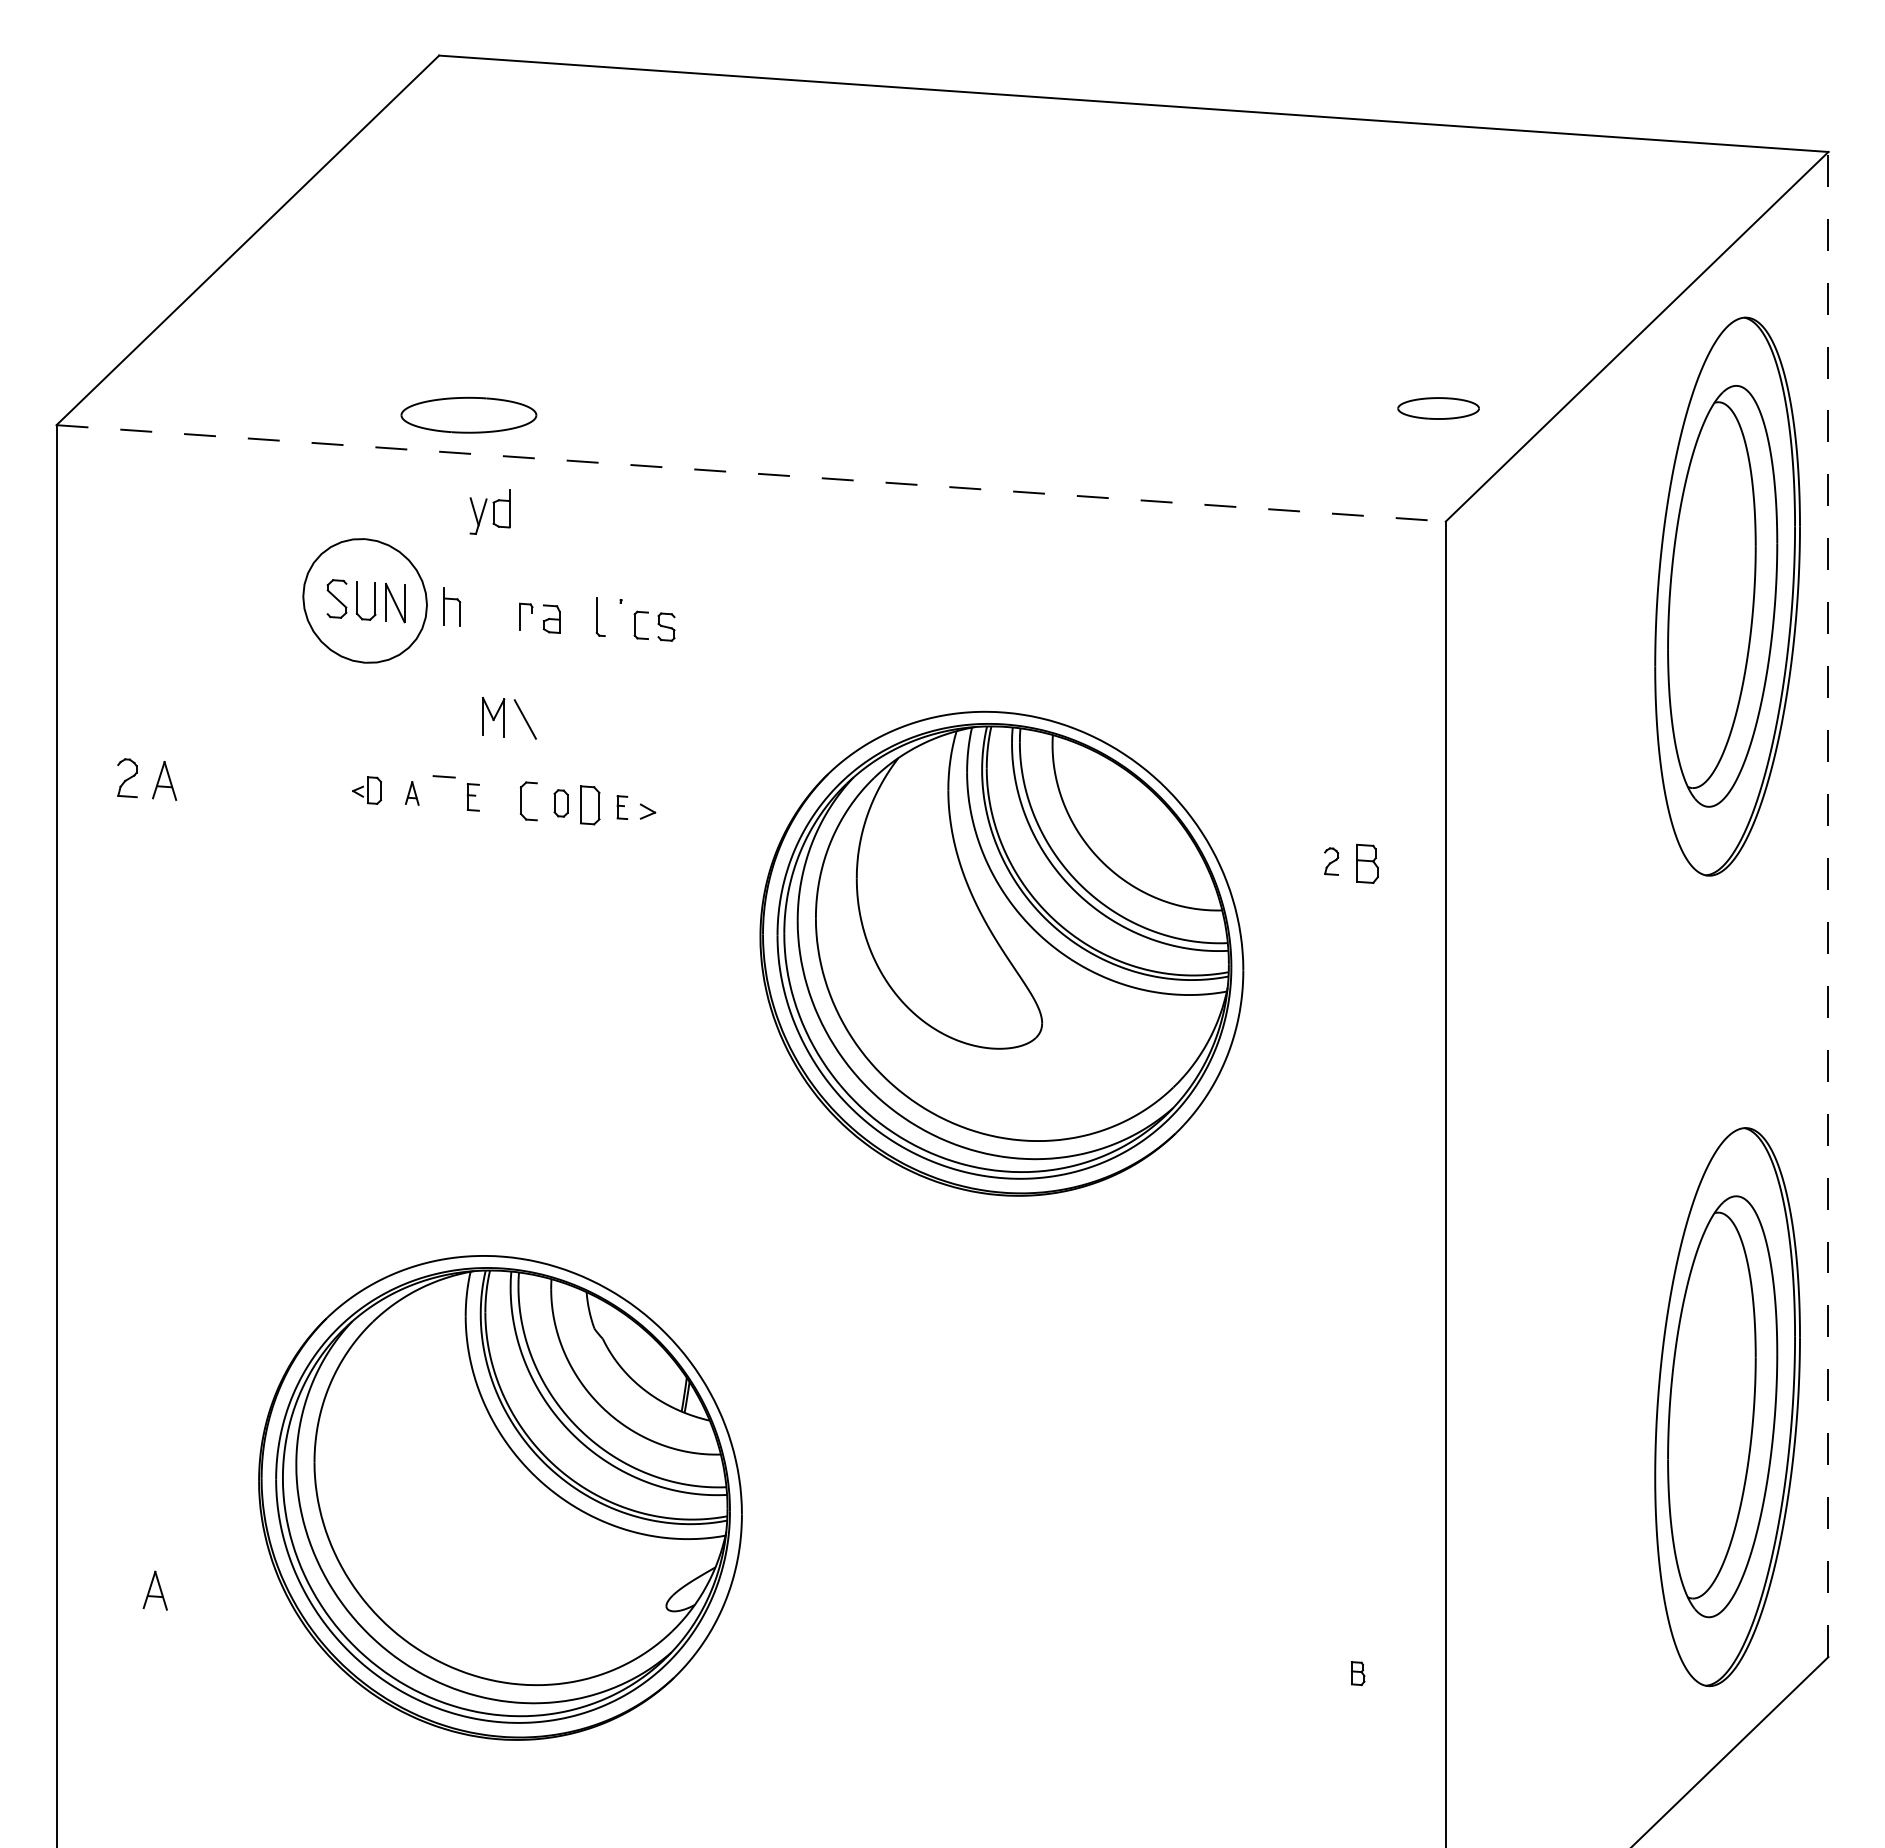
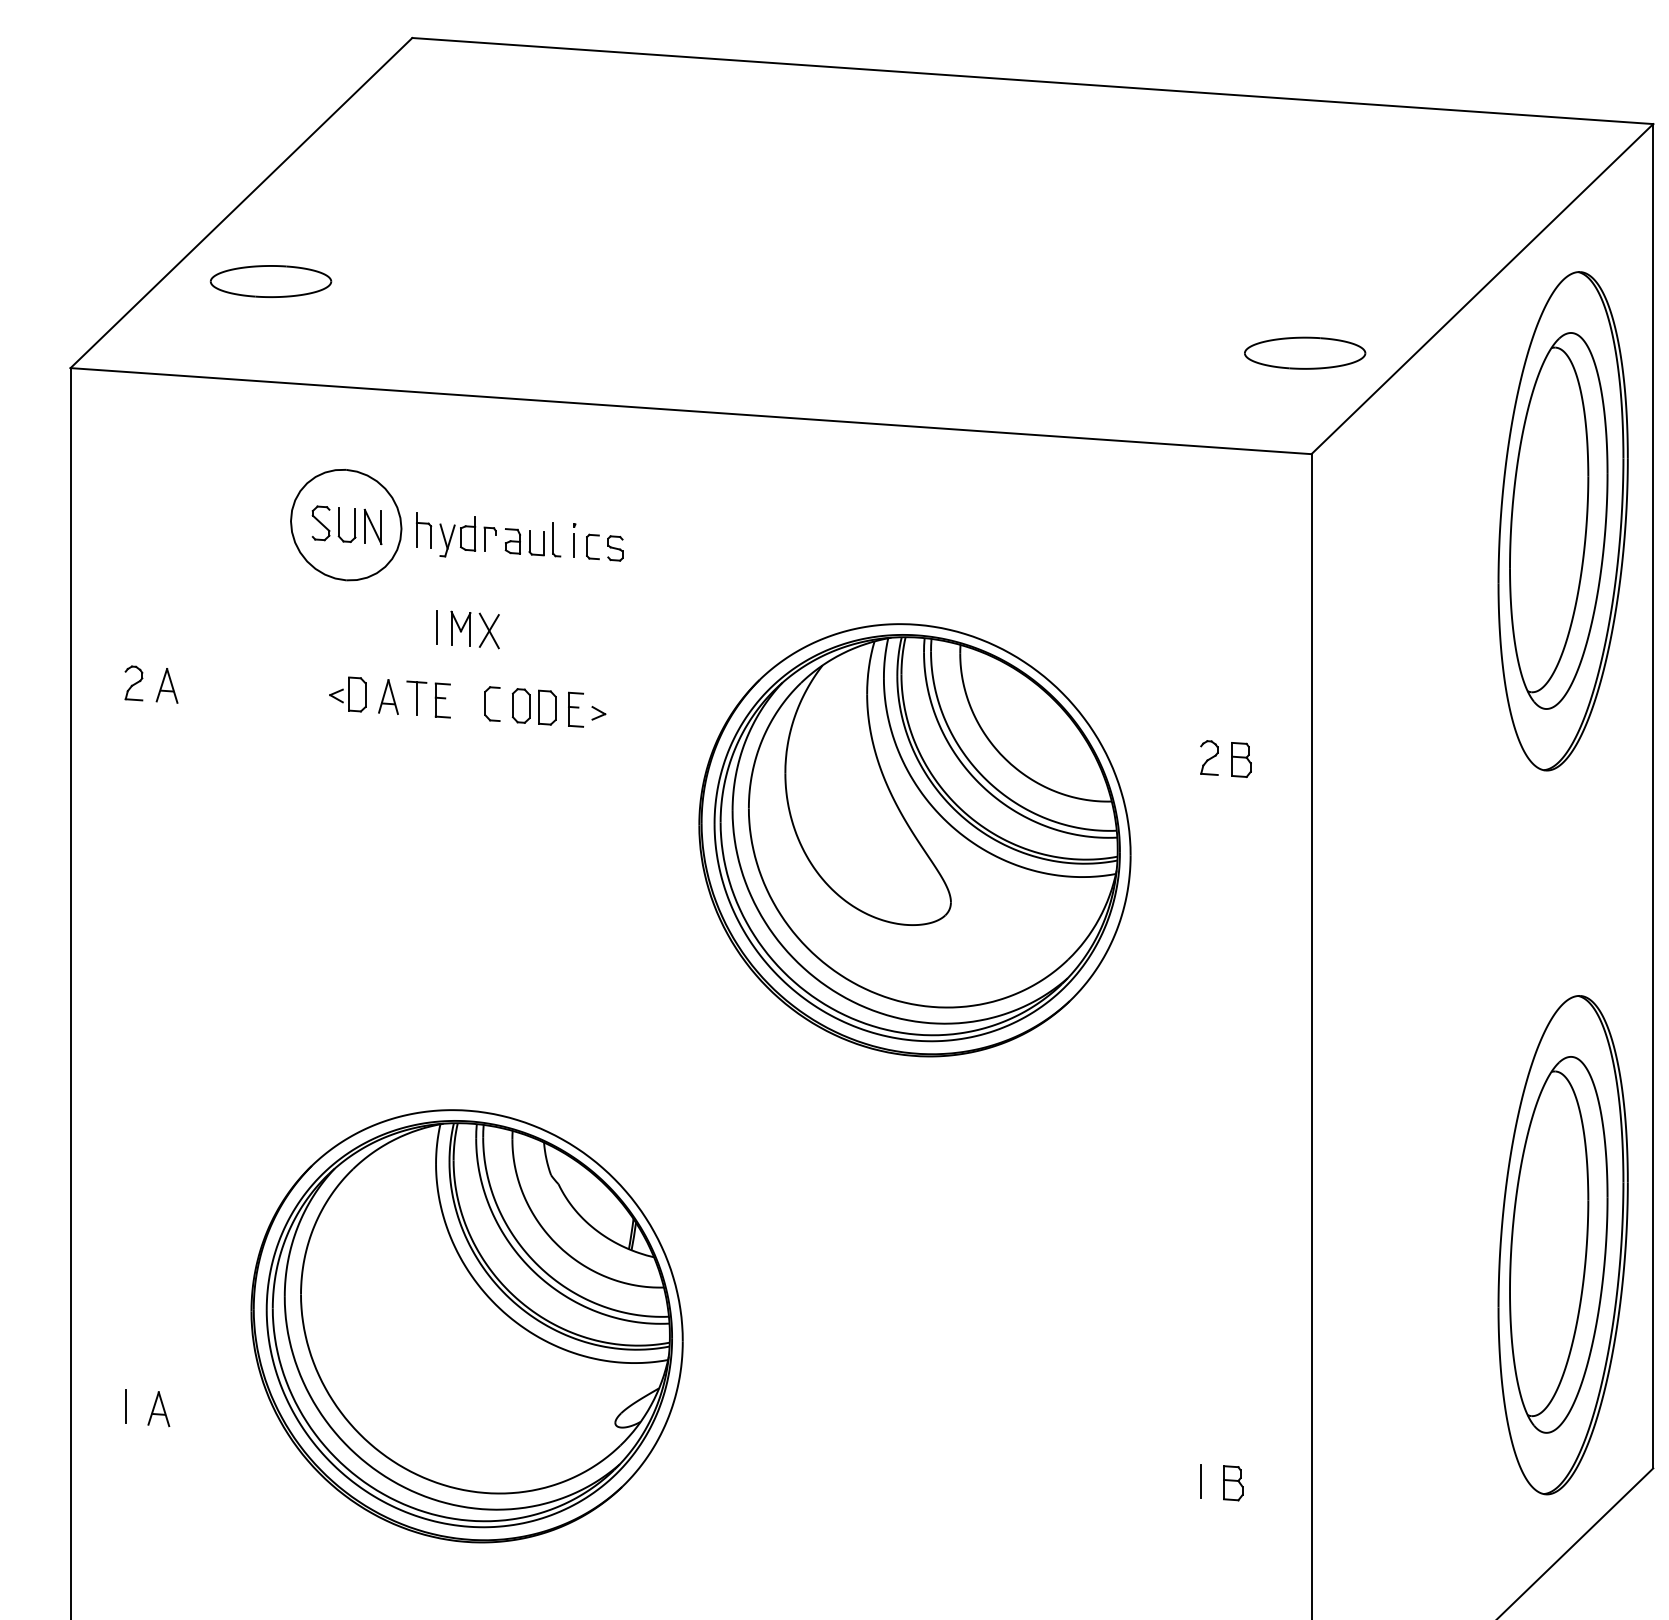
part: (1438, 408) -> (1304, 353), size x1.67
part: (468, 414) -> (270, 280), moved
line: (751, 473) -> (691, 411), dashed -> solid
part: (489, 511) -> (457, 536), moved
part: (585, 620) -> (543, 542), added
line: (620, 623) -> (574, 545), added
line: (465, 715) -> (435, 627), added
line: (524, 719) -> (488, 630), added
part: (366, 790) -> (347, 694), size x1.43
part: (411, 793) -> (387, 697), size x1.67
line: (444, 794) -> (417, 697), added
part: (473, 797) -> (443, 700), size x1.43
part: (560, 803) -> (520, 706), size x1.43
part: (622, 807) -> (576, 709), size x1.67
part: (1331, 861) -> (1209, 757), size x1.43
line: (1828, 904) -> (1653, 796), dashed -> solid
line: (118, 1587) -> (125, 1406), added
line: (1322, 1670) -> (1201, 1480), added
part: (1357, 1673) -> (1232, 1483), size x1.67

